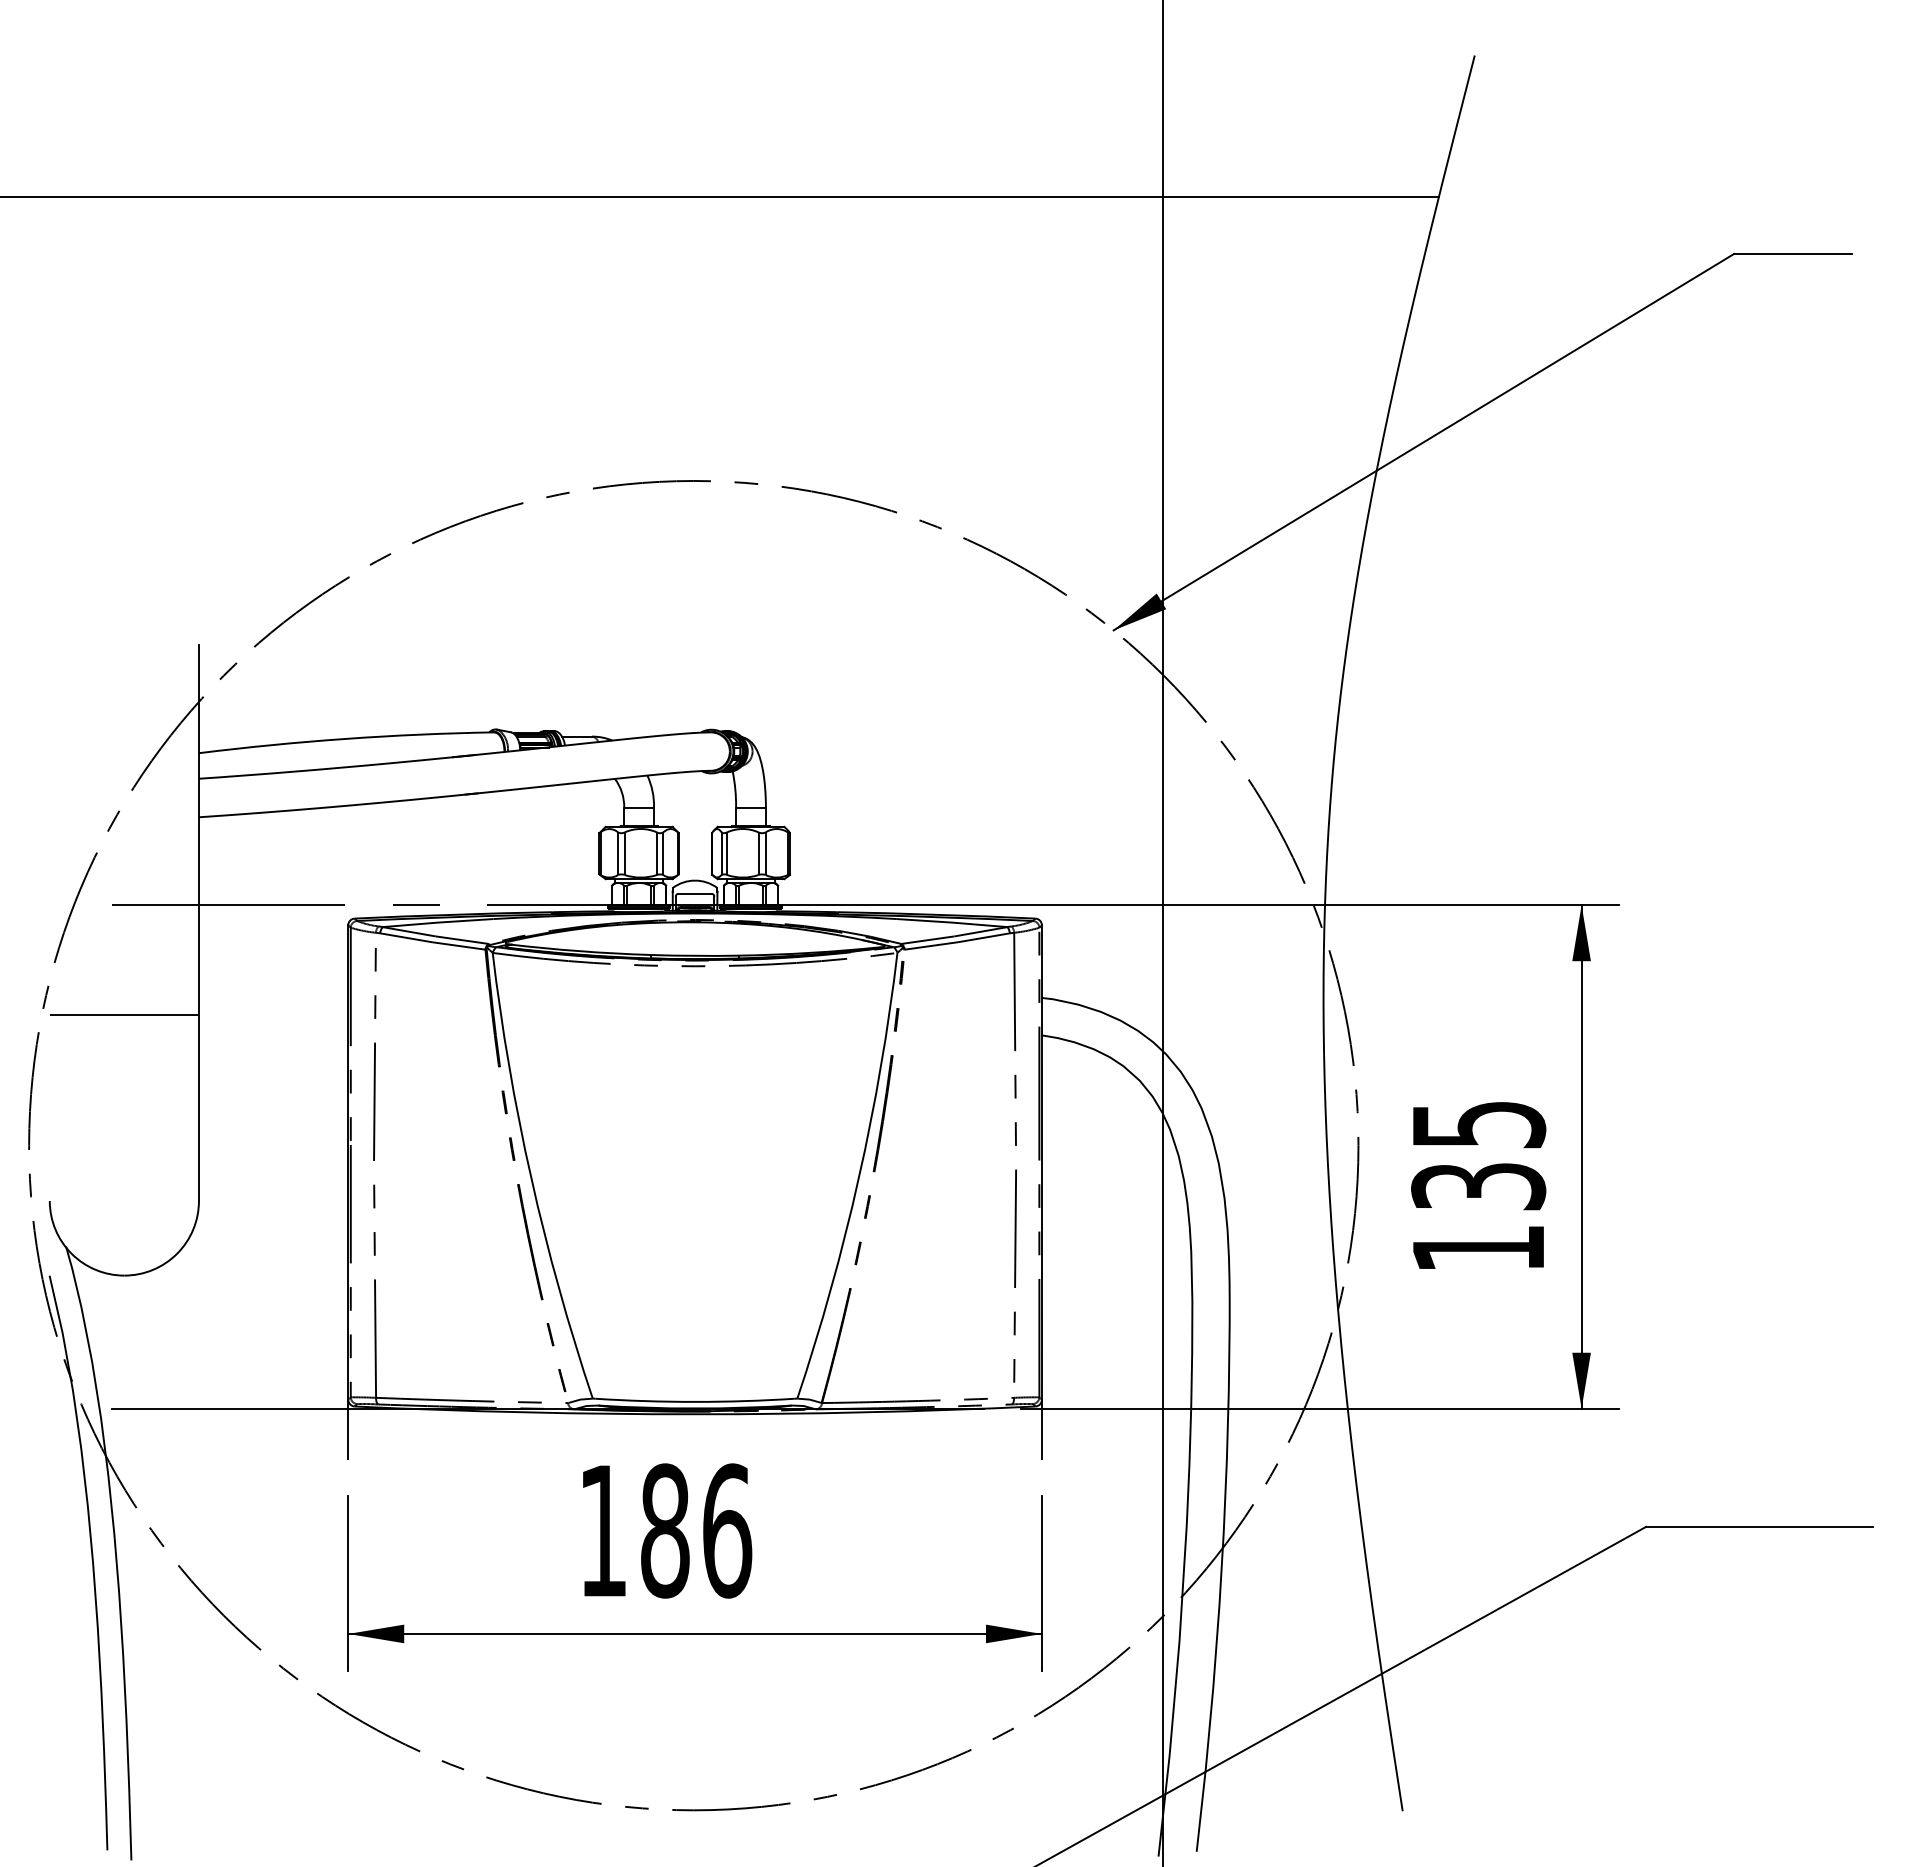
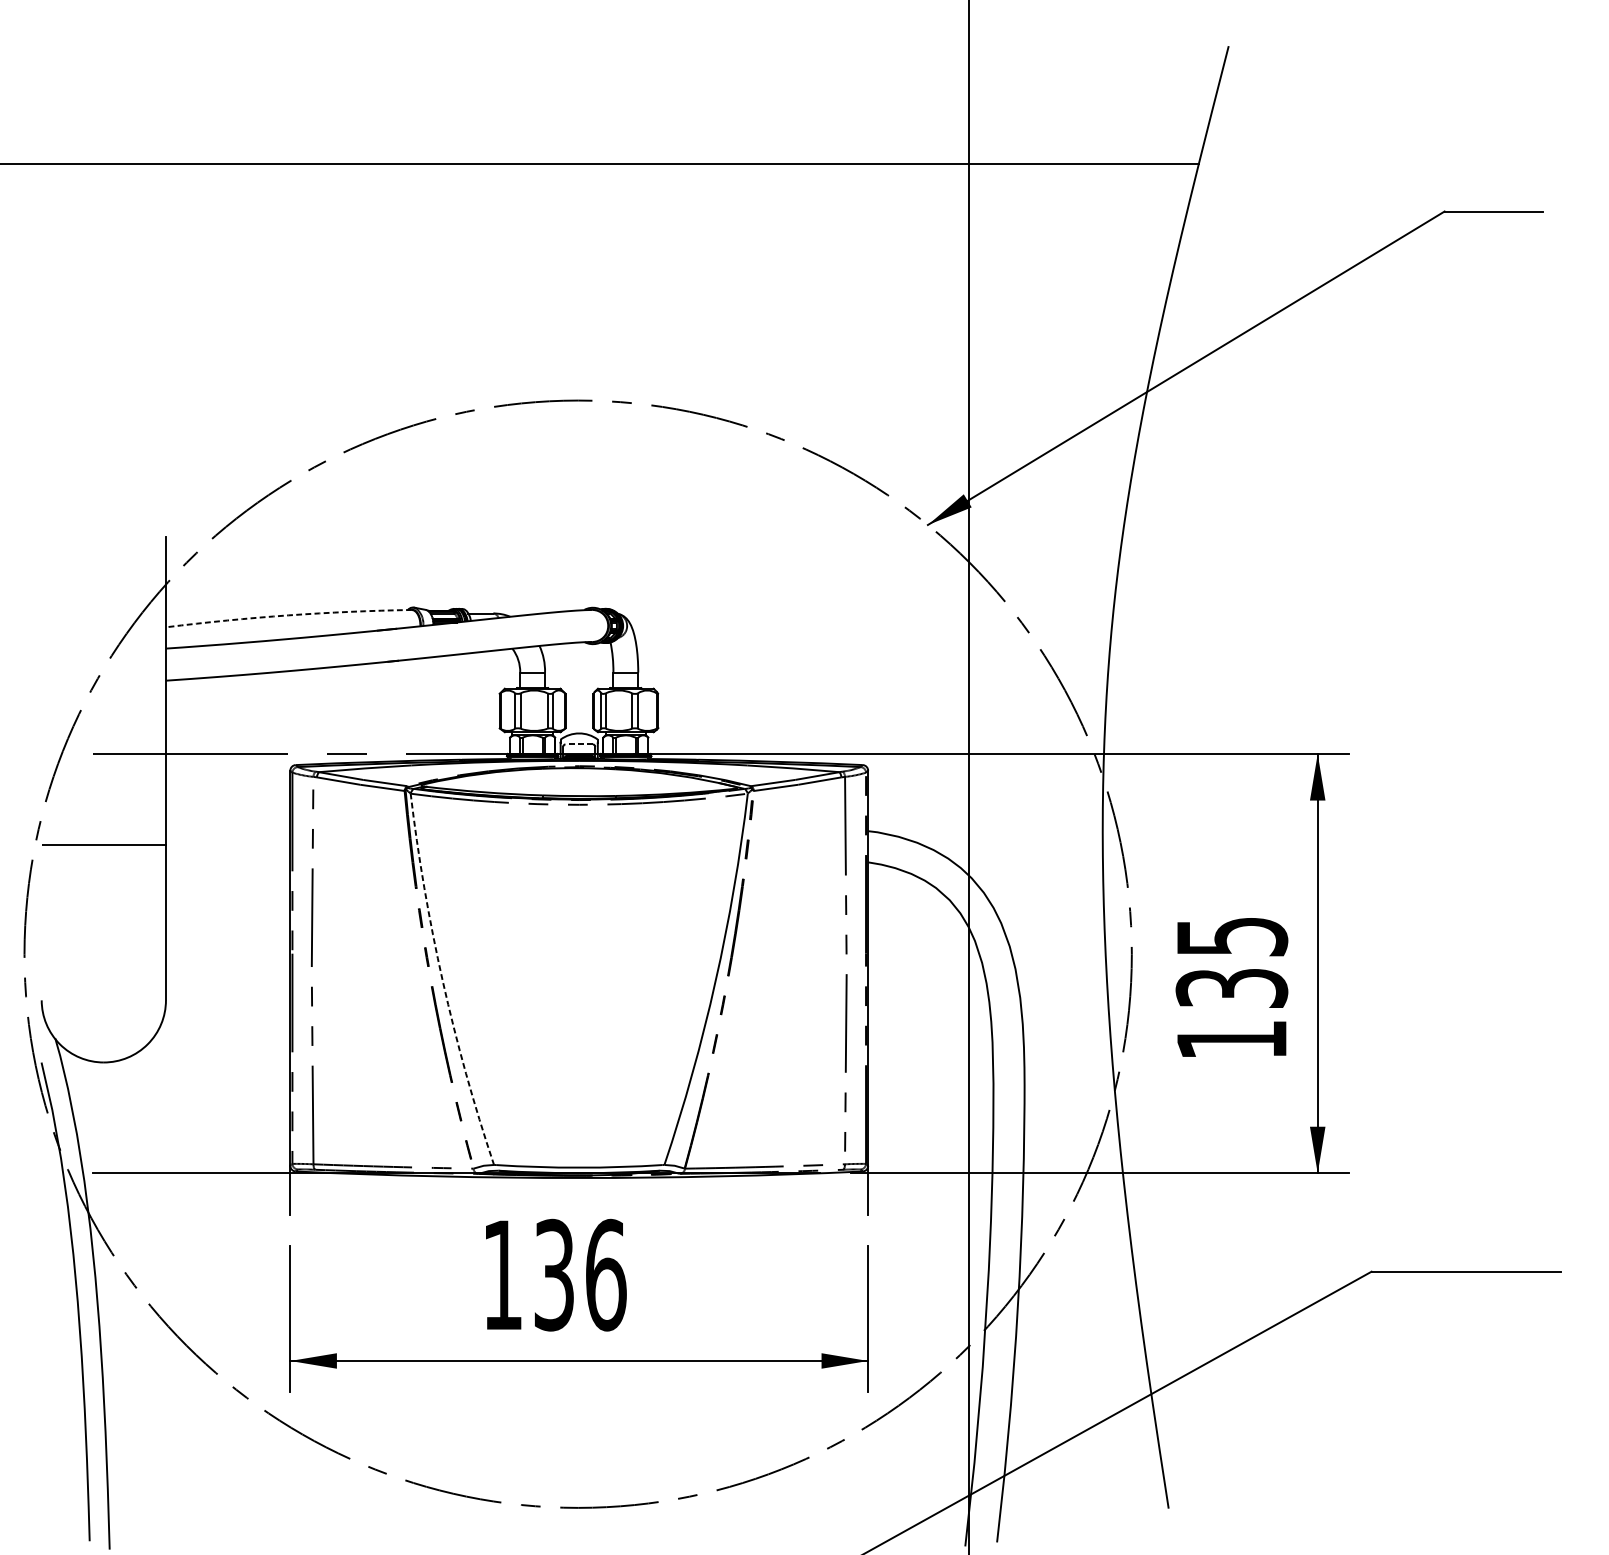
arc: (346, 738) -> (288, 615), solid -> dashed
line: (694, 893) -> (578, 744), solid -> dashed
arc: (531, 1178) -> (442, 981), solid -> dashed
text: (665, 1530) -> (554, 1274), 186 -> 136

